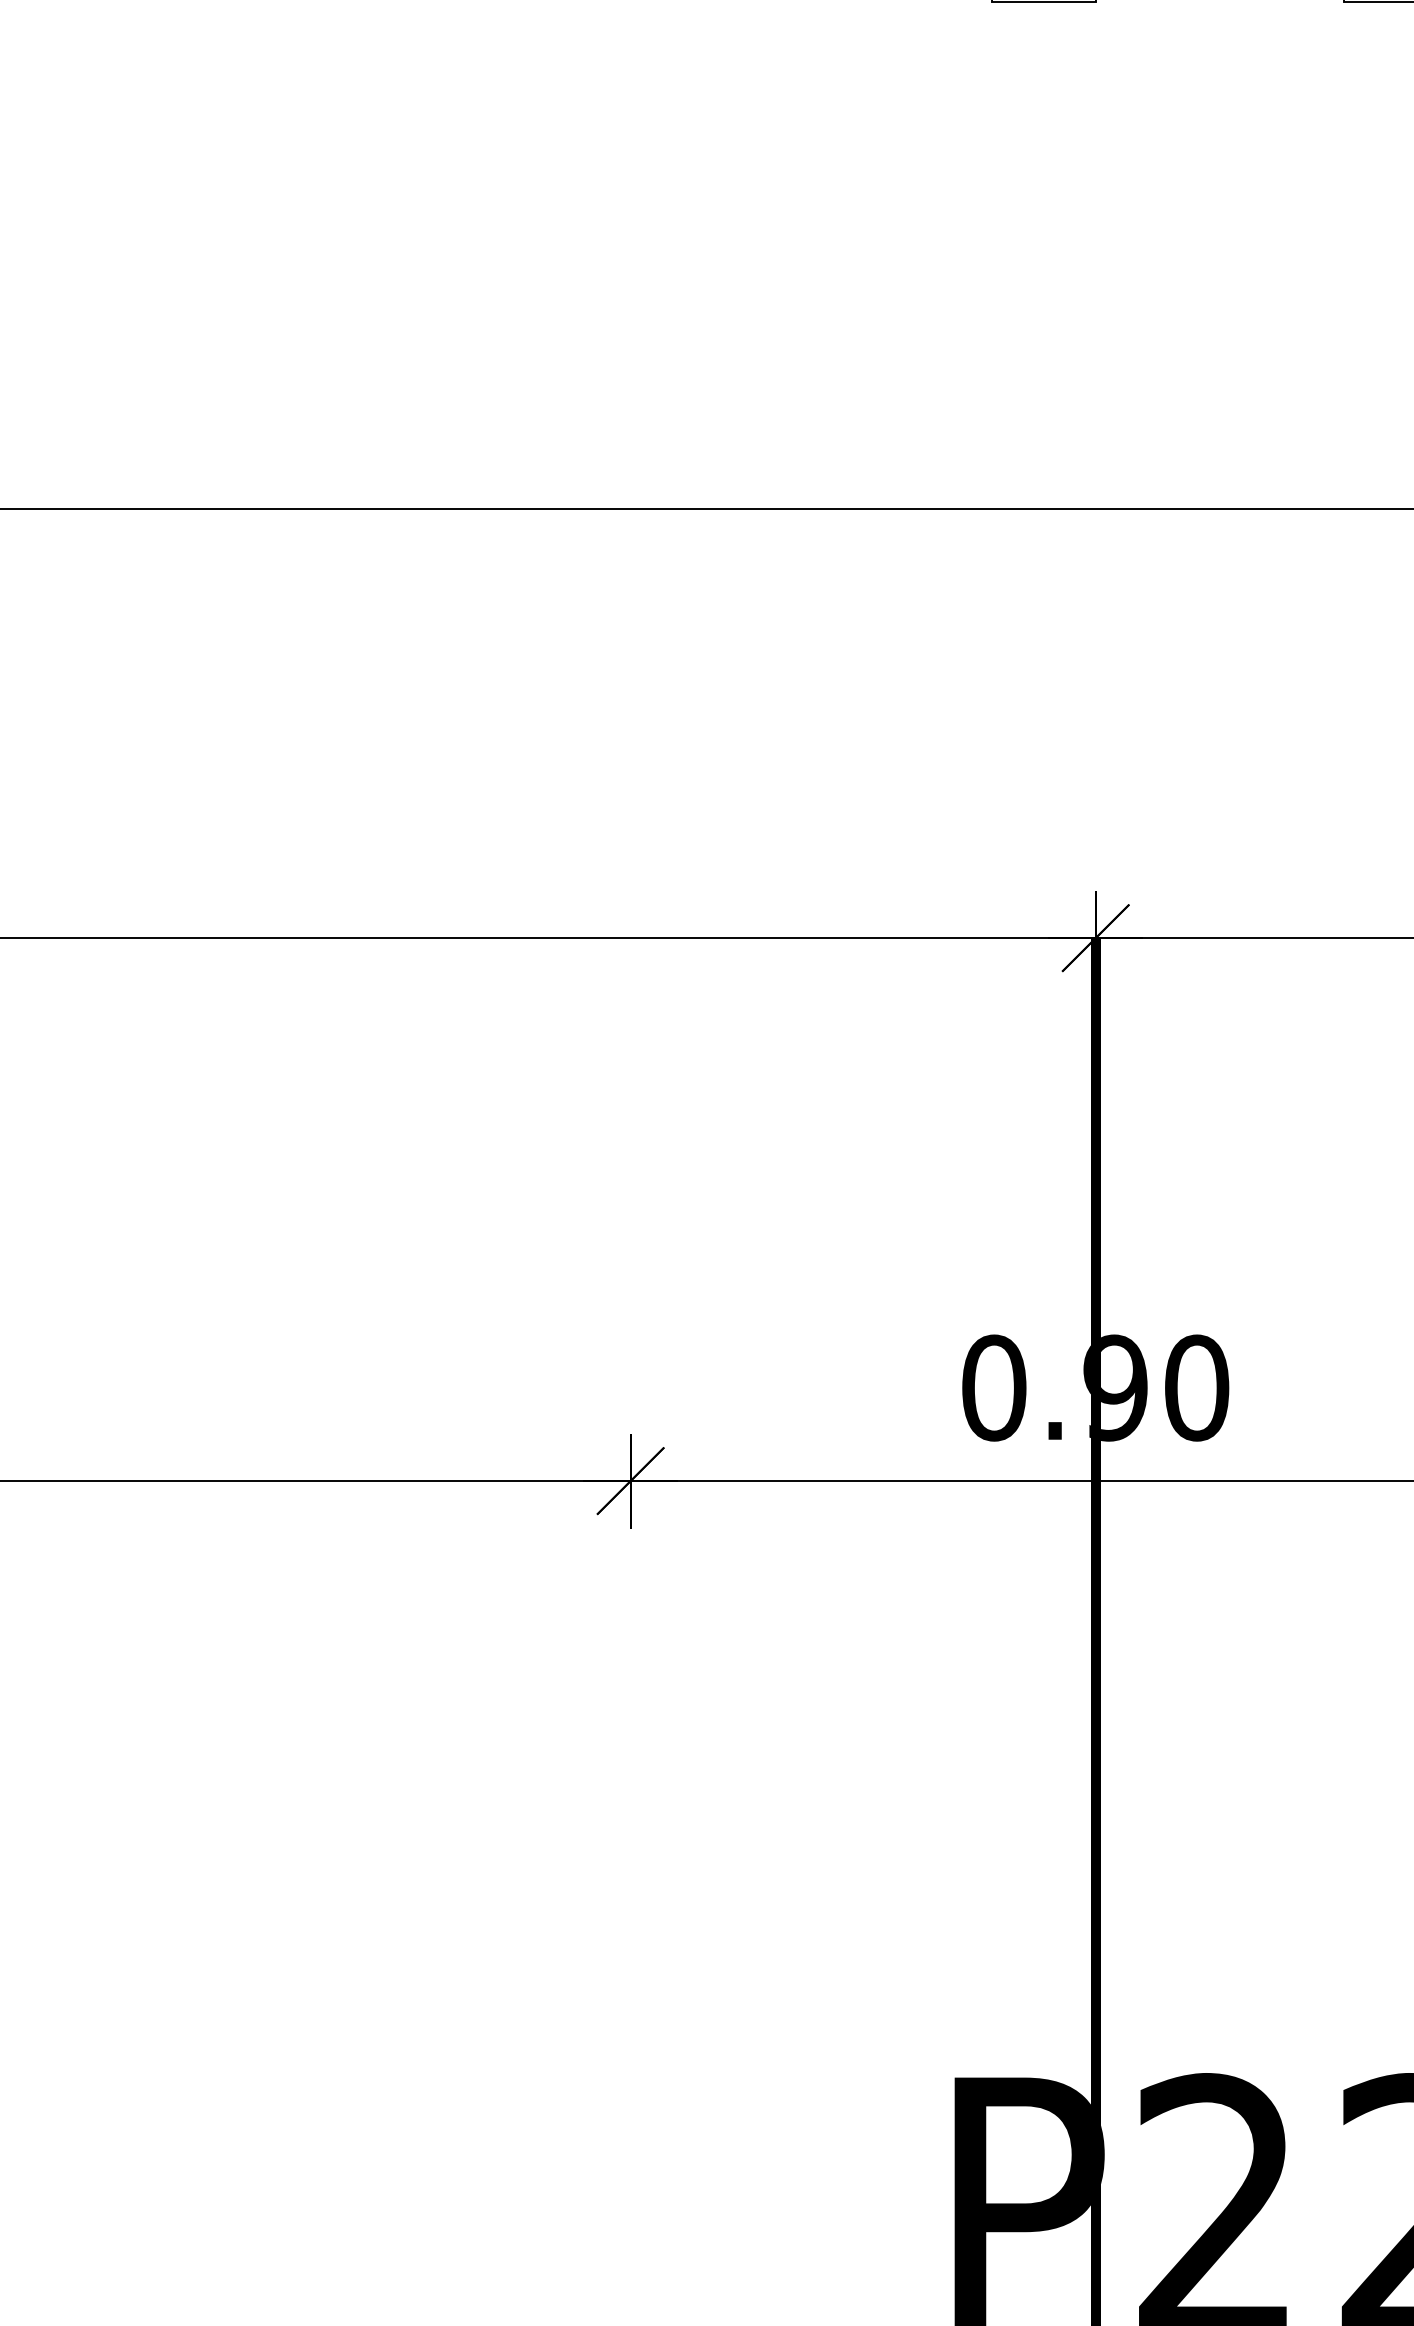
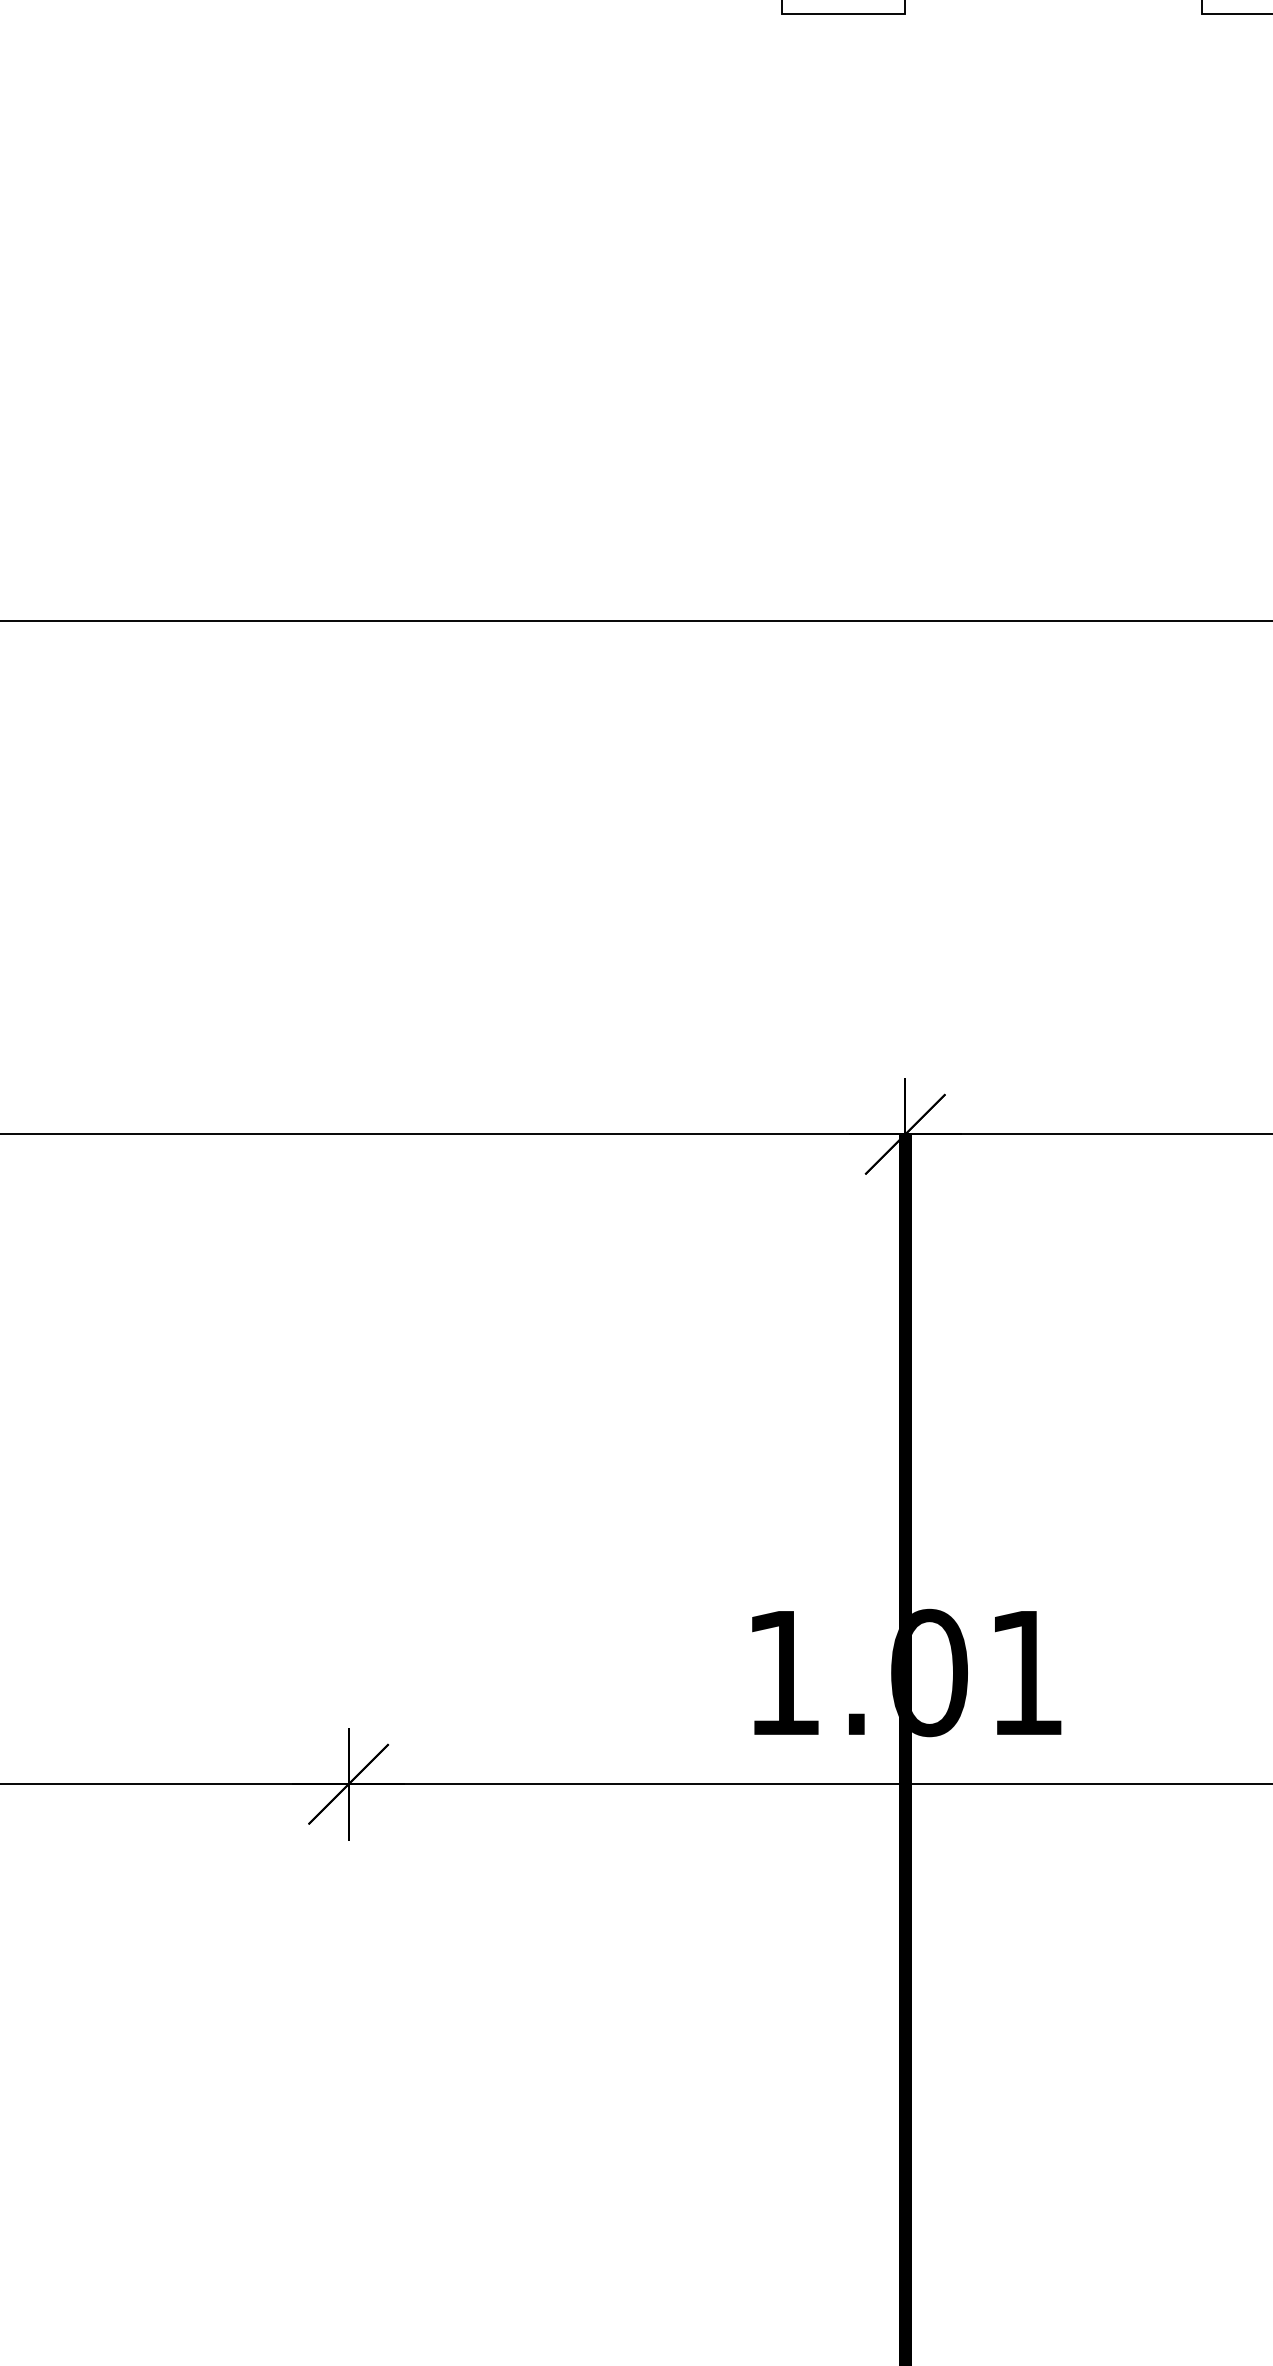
text: (1095, 1387) -> (905, 1672), 0.90 -> 1.01

